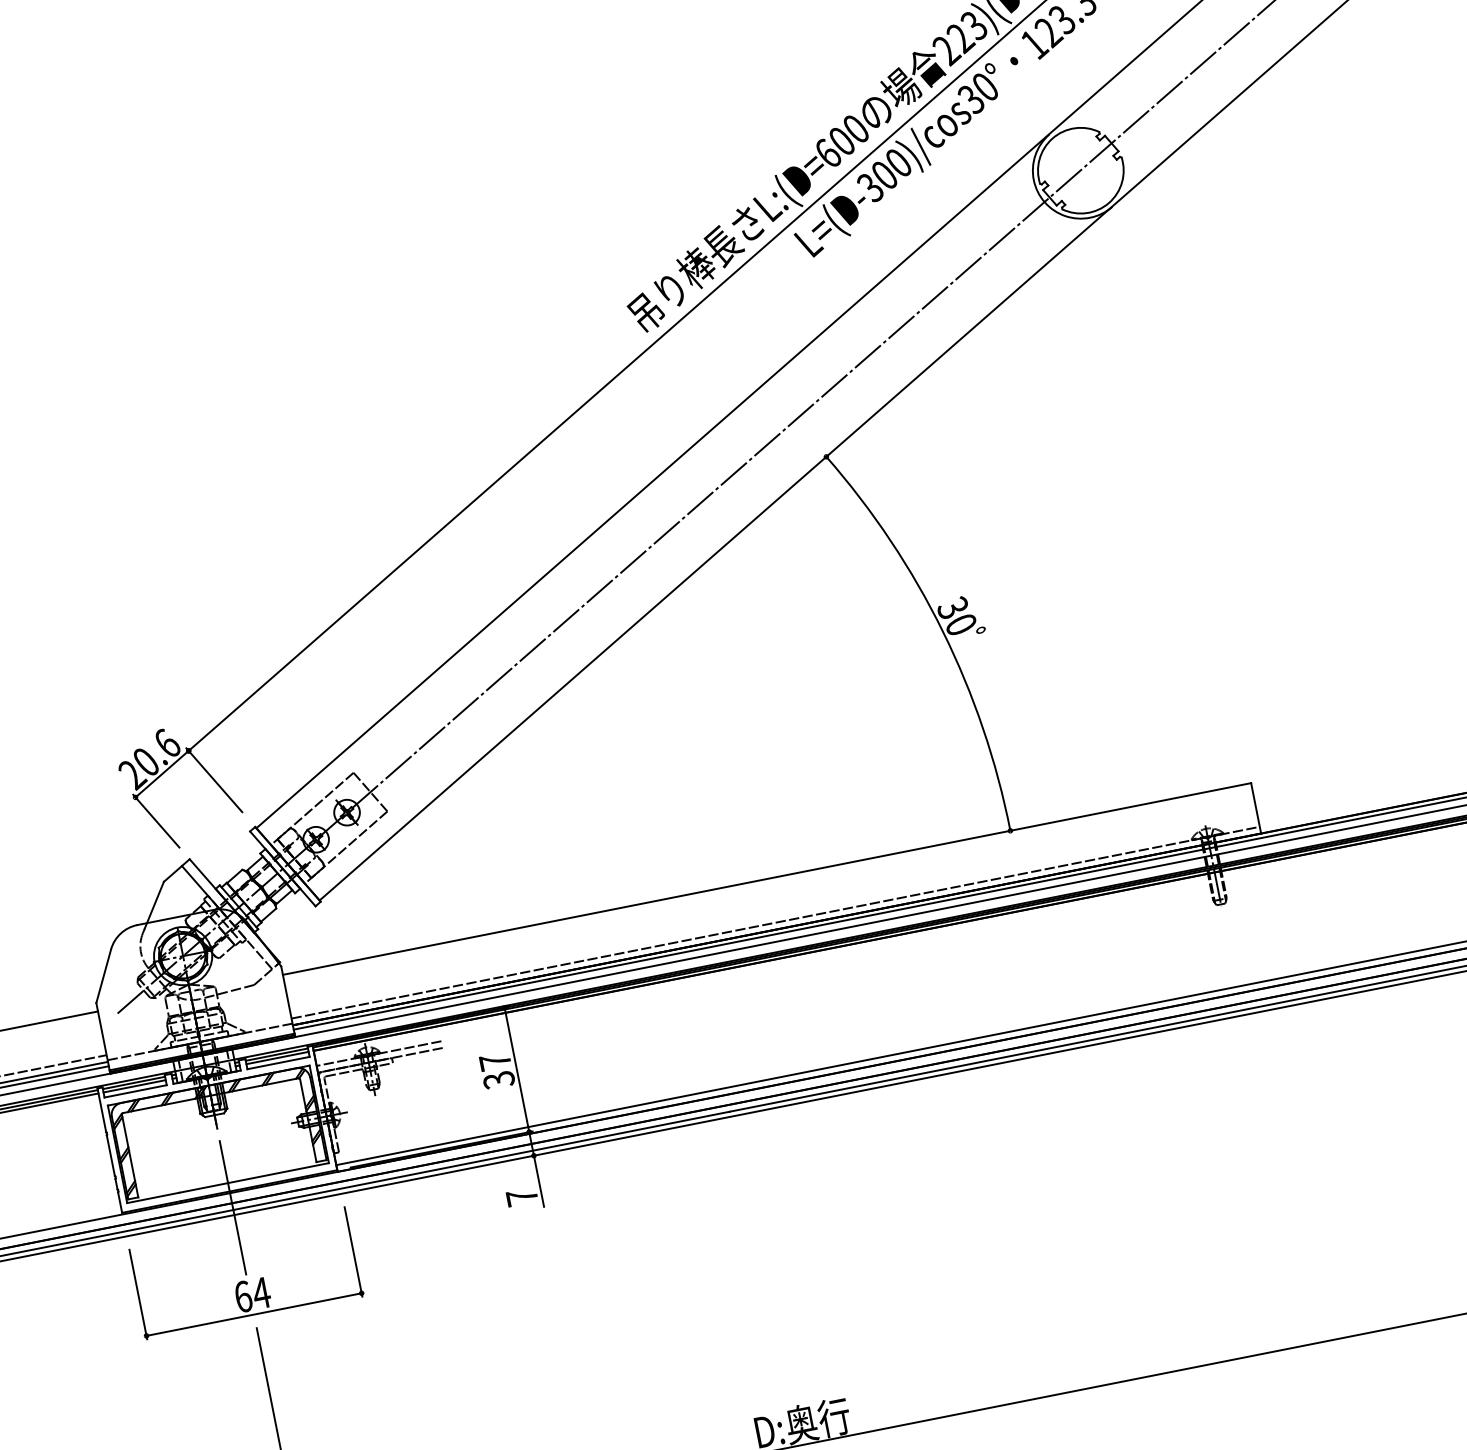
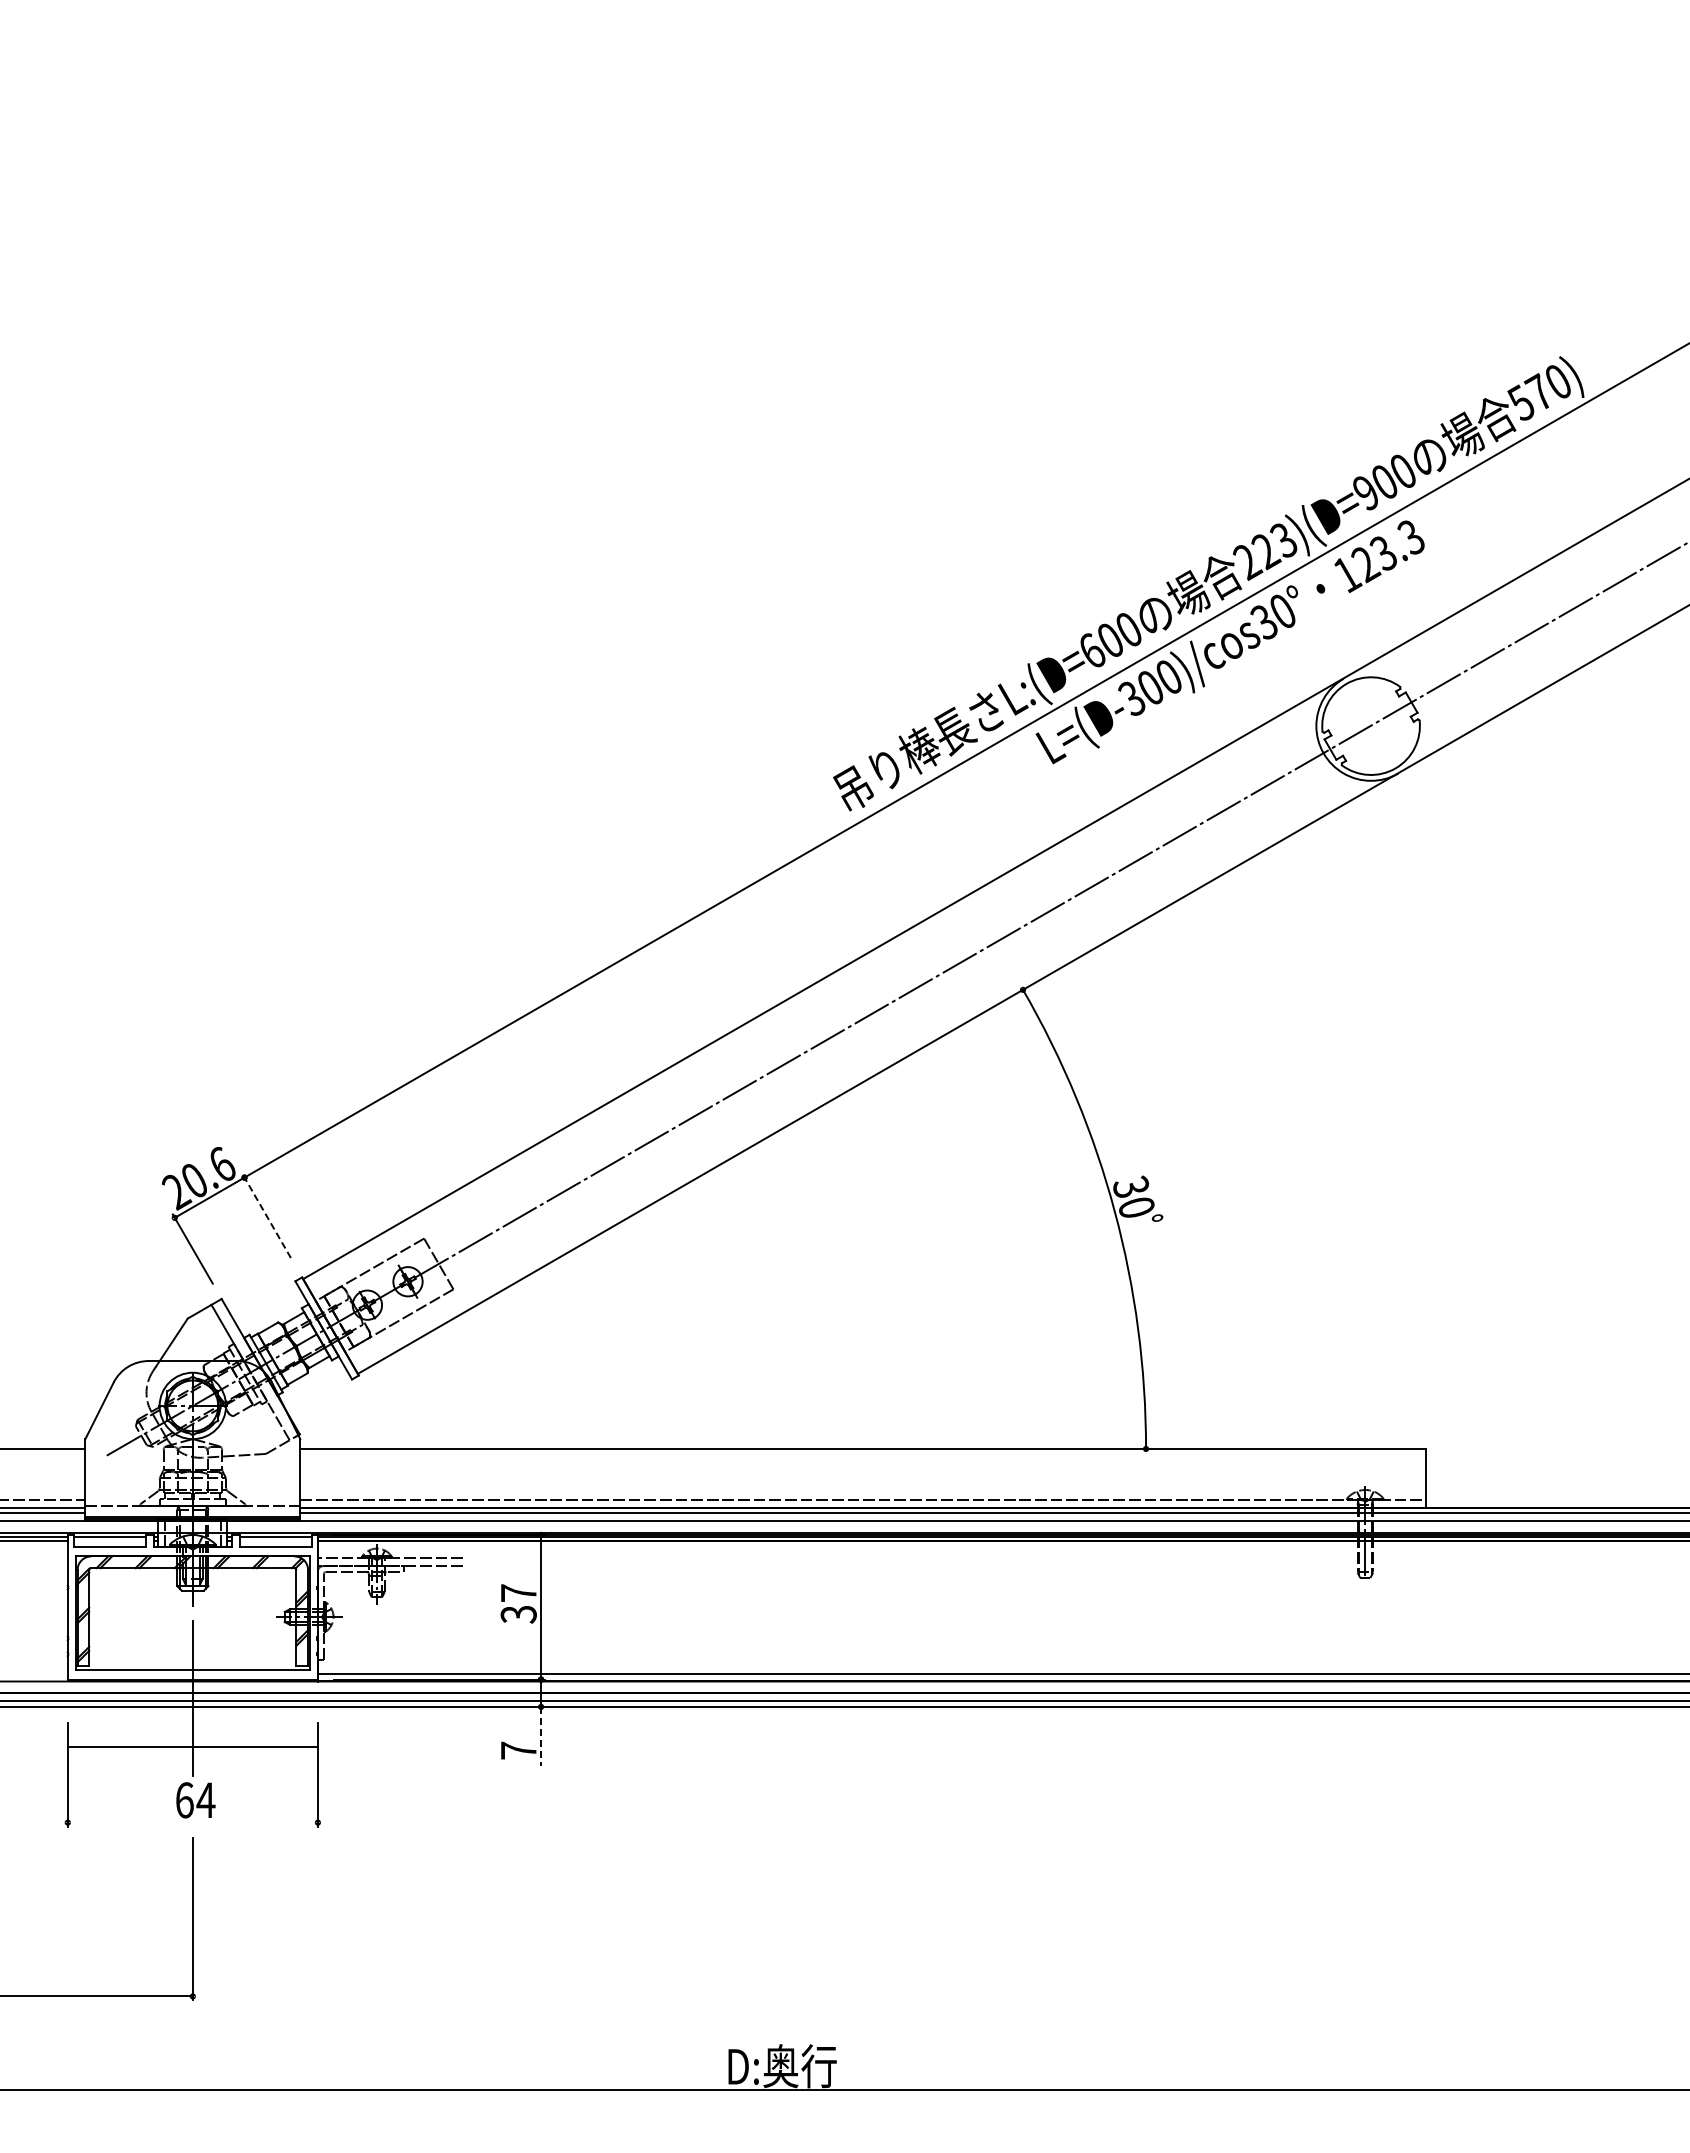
line: (214, 779) -> (266, 1215), solid -> dashed
line: (277, 1057) -> (275, 1540), removed
line: (134, 1086) -> (109, 1540), removed
line: (539, 1181) -> (541, 1736), solid -> dashed
line: (253, 1314) -> (192, 1746), moved

